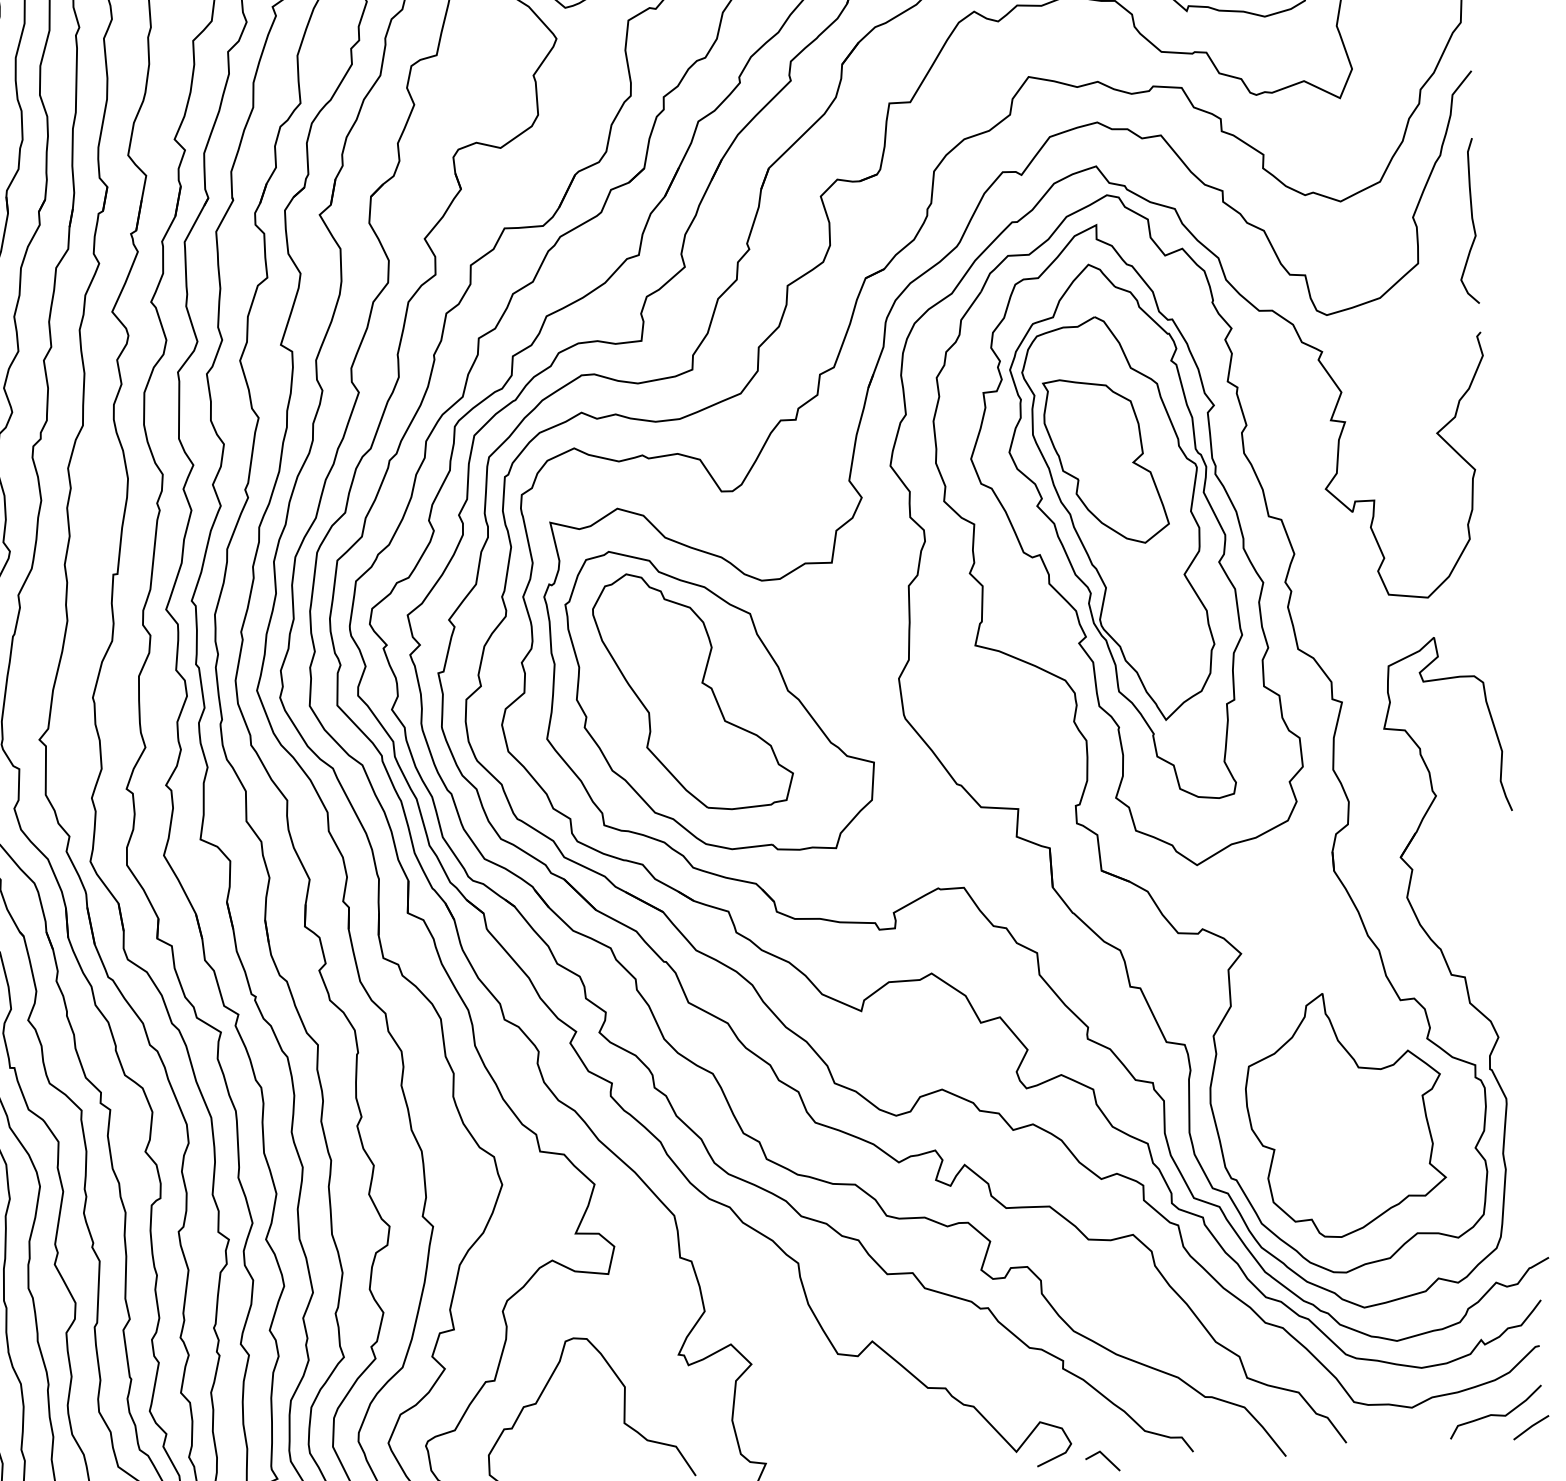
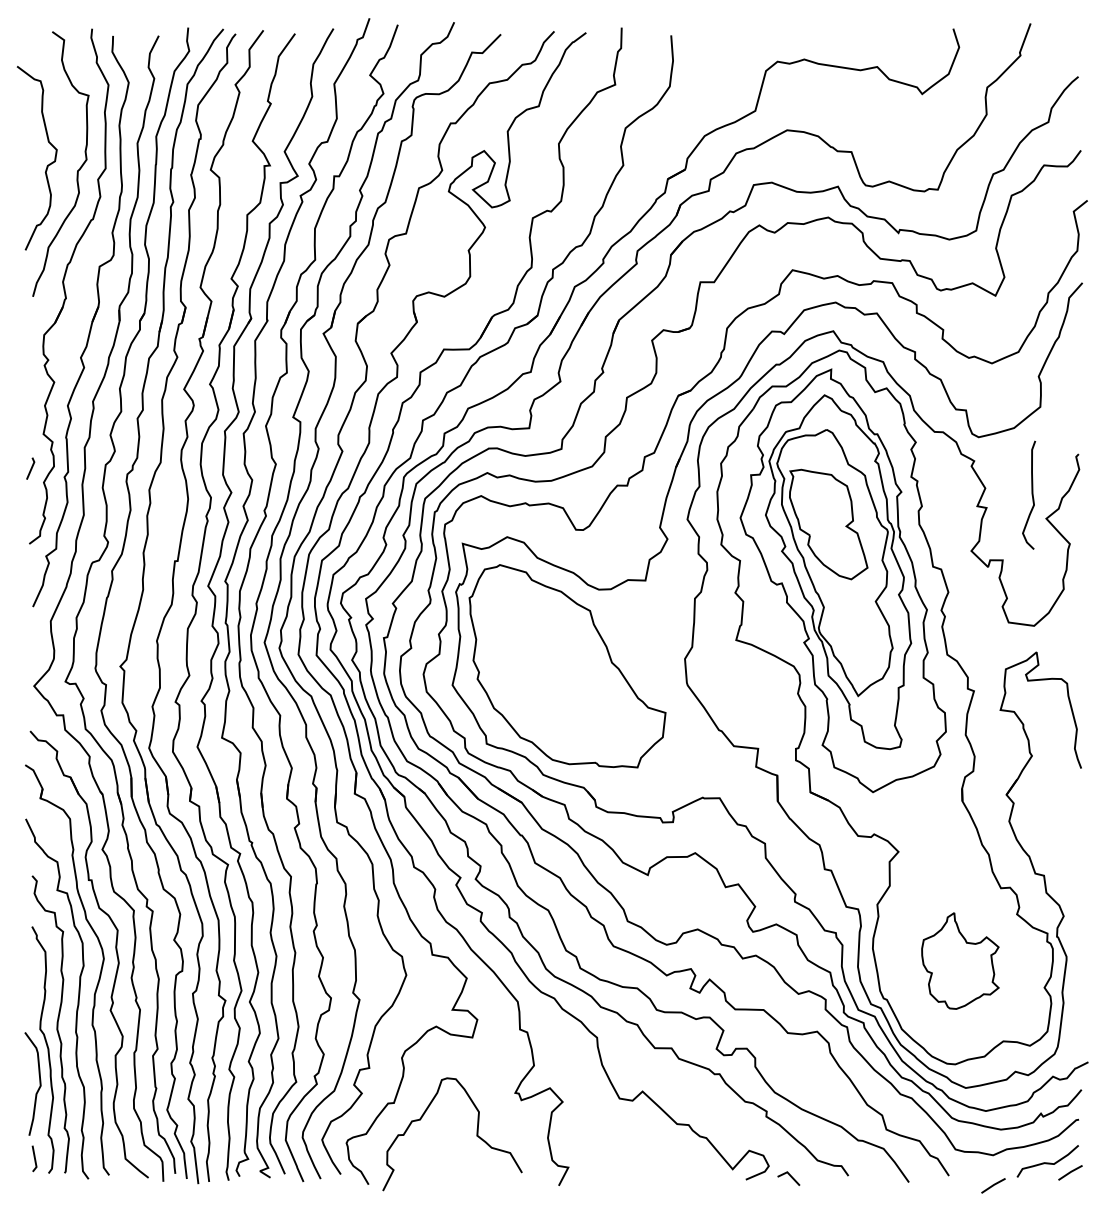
curve: (1470, 220) -> (1031, 494), moved
part: (692, 689) -> (549, 658), removed
part: (1345, 1113) -> (960, 960), size x0.6
line: (1415, 1453) -> (993, 1185), added

